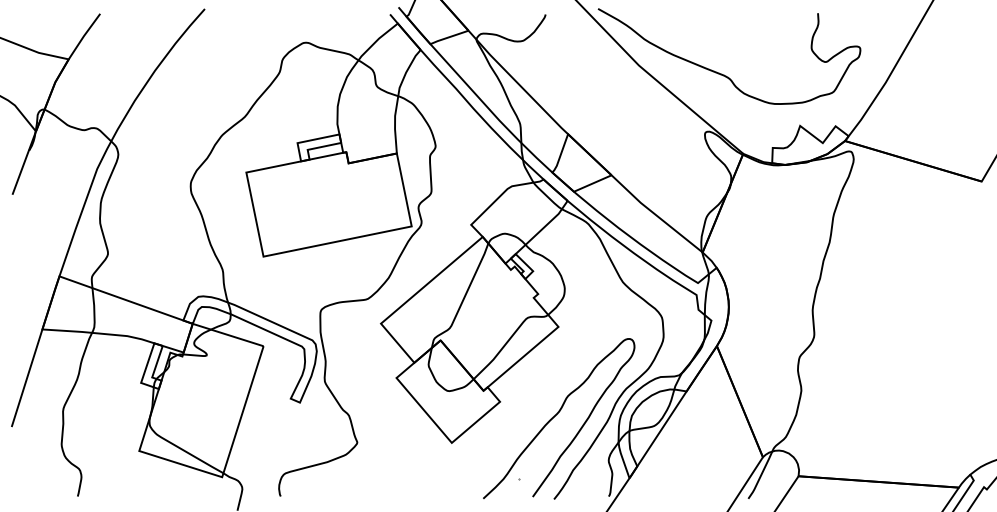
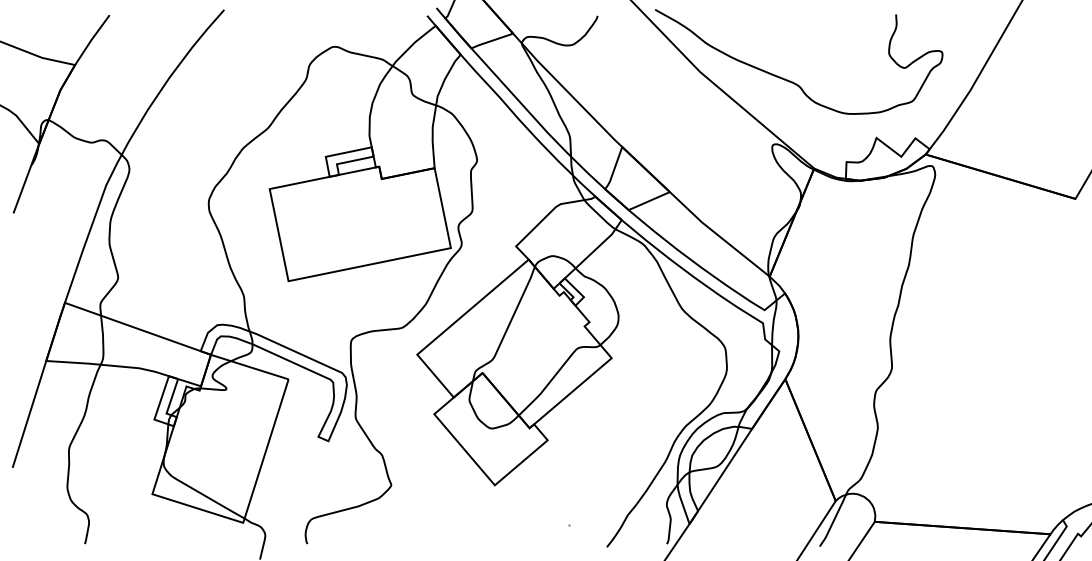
curve: (556, 415) -> (609, 455), removed

